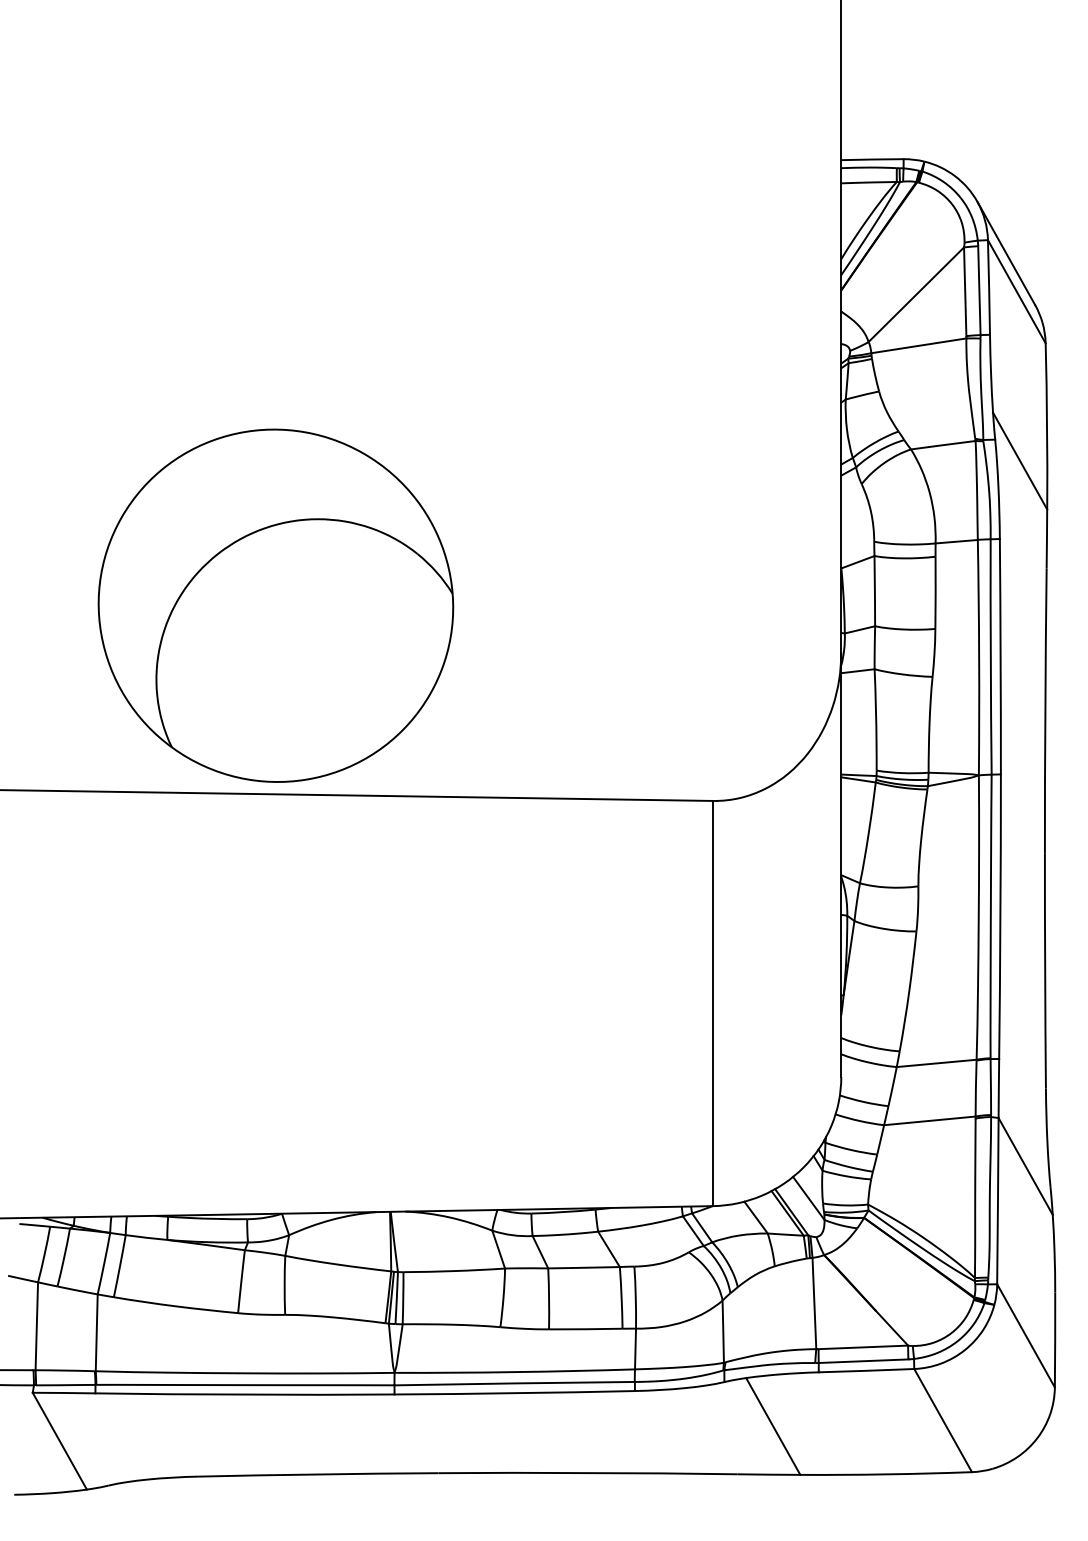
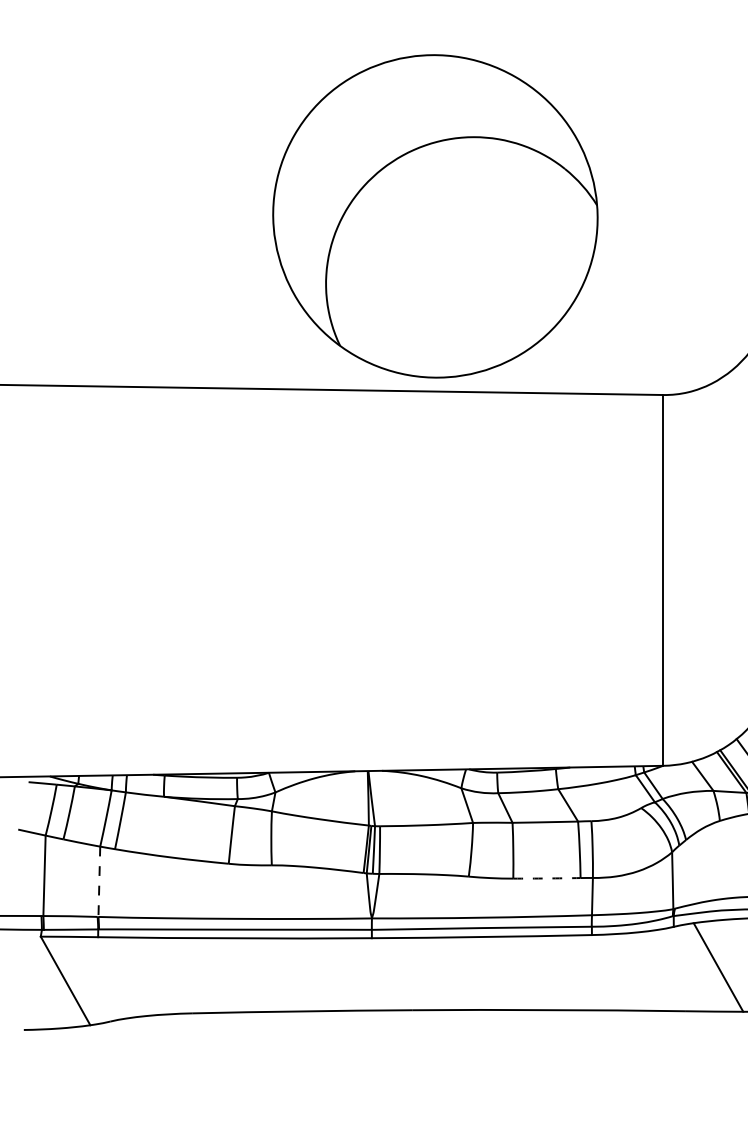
part: (275, 605) -> (435, 216), moved
arc: (585, 1329) -> (546, 878), solid -> dashed
line: (96, 1333) -> (99, 882), solid -> dashed

